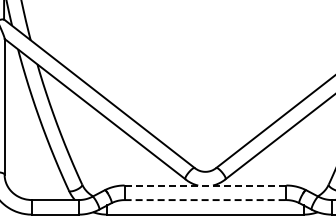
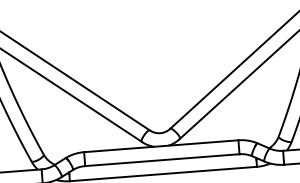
line: (205, 185) -> (161, 146), dashed -> solid
line: (205, 200) -> (162, 160), dashed -> solid

